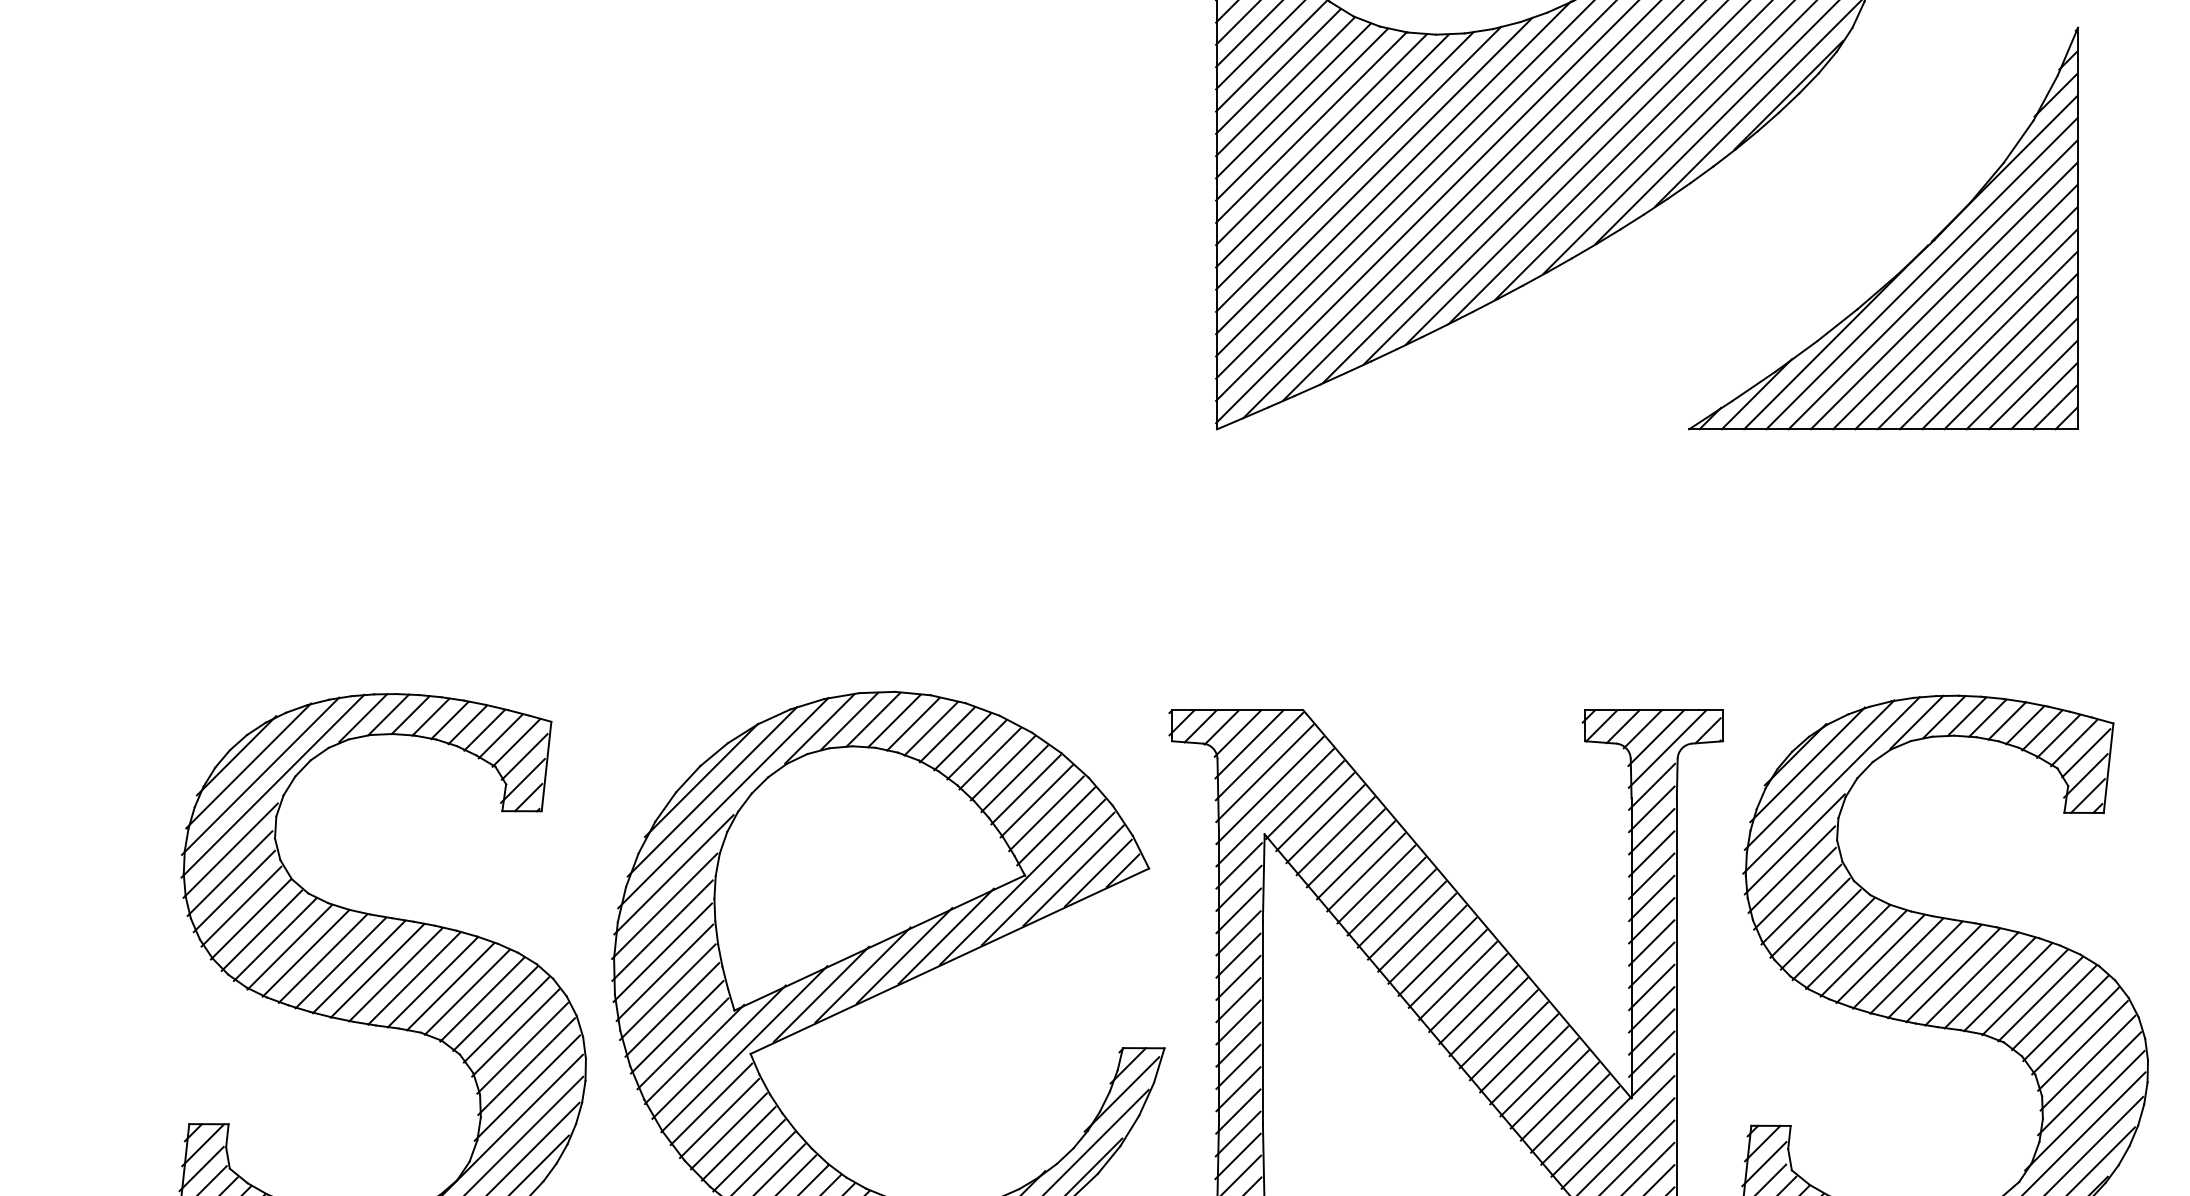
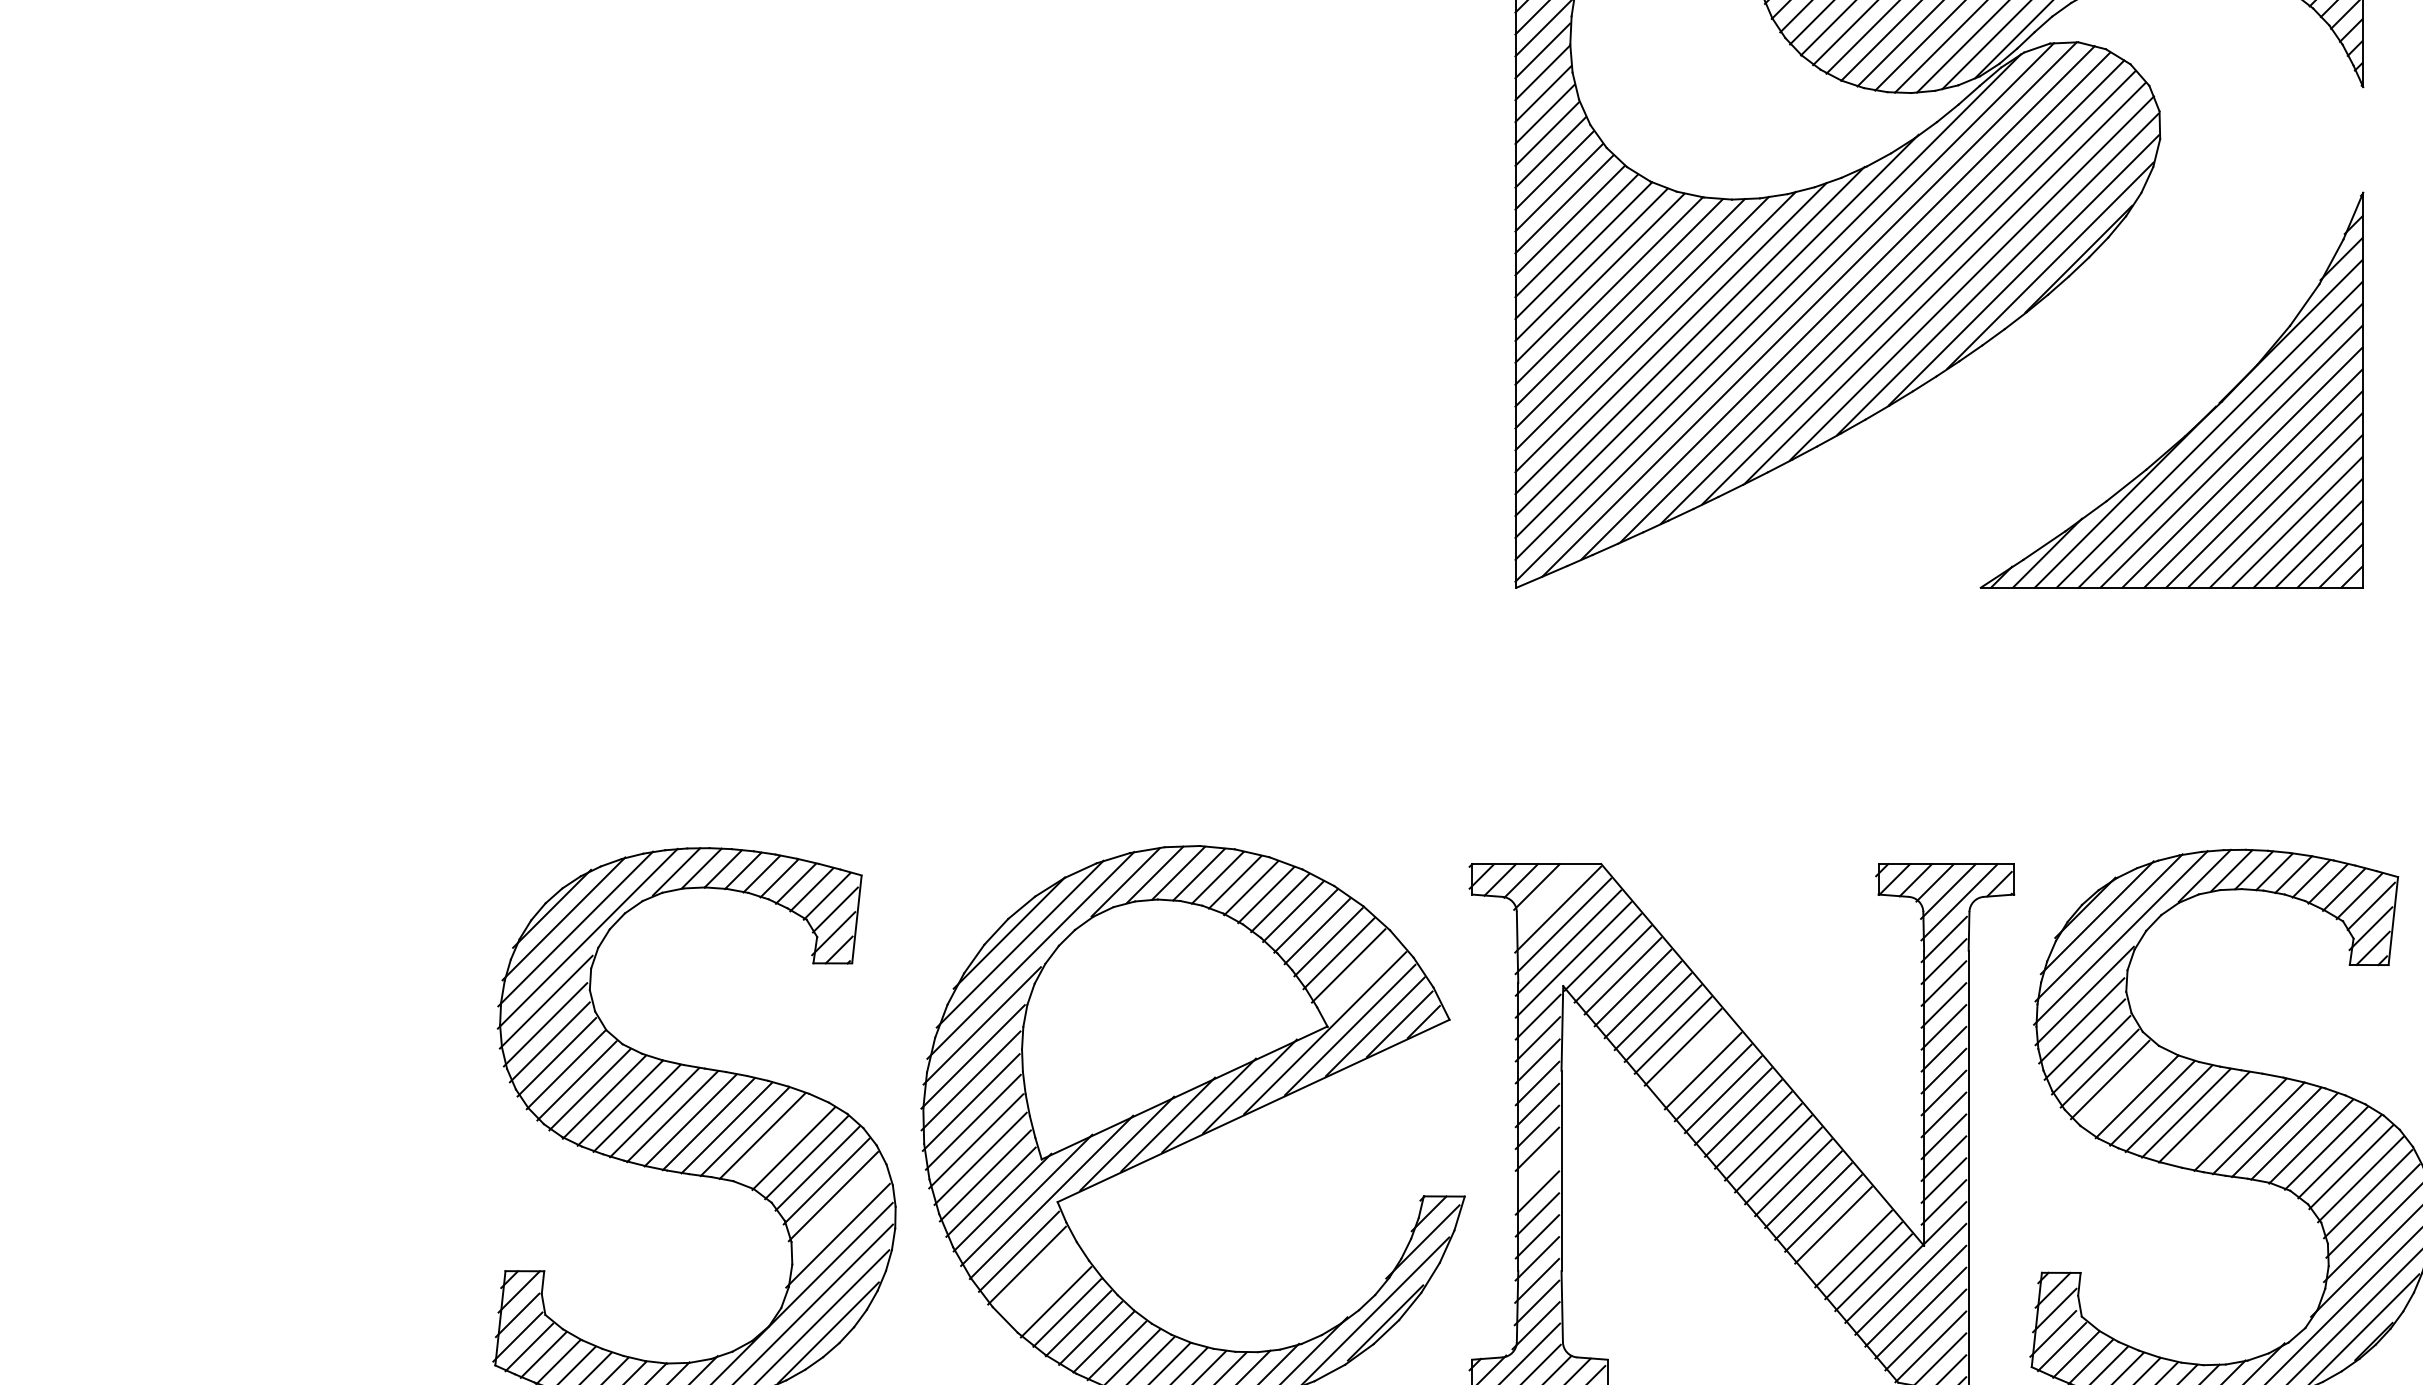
line: (1248, 744) -> (1547, 897), removed
line: (1055, 826) -> (1357, 978), removed
line: (1396, 907) -> (1692, 1058), removed
line: (1833, 939) -> (2122, 1089), removed
line: (1934, 970) -> (2222, 1120), removed
line: (466, 992) -> (778, 1141), removed
line: (1238, 1021) -> (1537, 1170), removed
line: (525, 1066) -> (836, 1214), removed
line: (1549, 1088) -> (1843, 1236), removed
line: (728, 1130) -> (1035, 1277), removed
line: (738, 1143) -> (1045, 1290), removed

